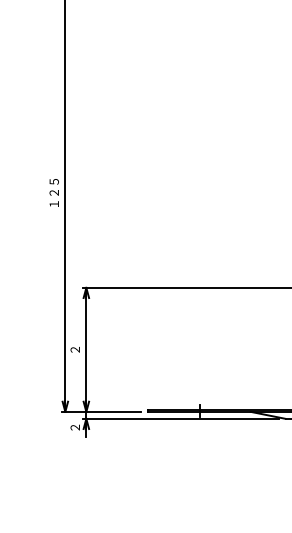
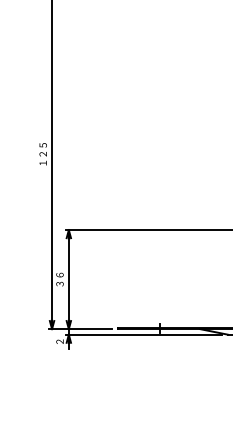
text: (74, 349) -> (59, 279), ２ -> ３６

